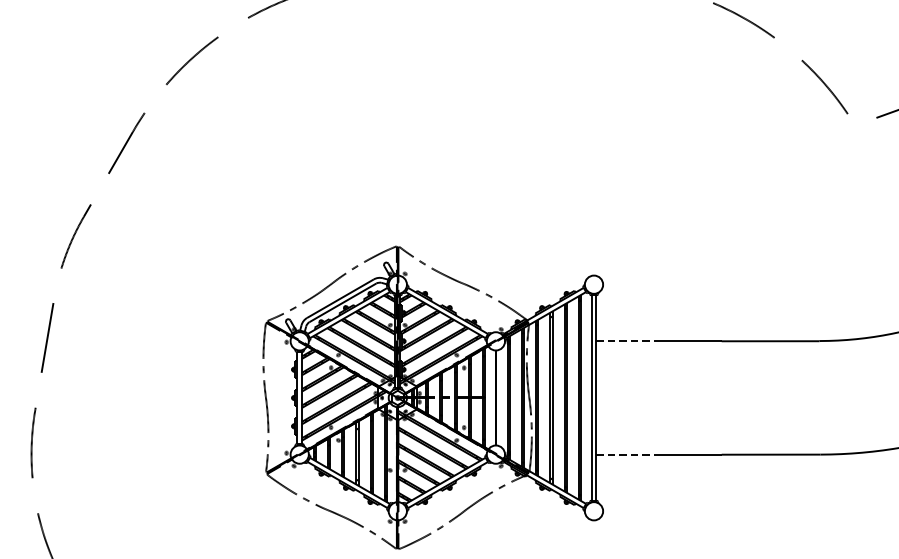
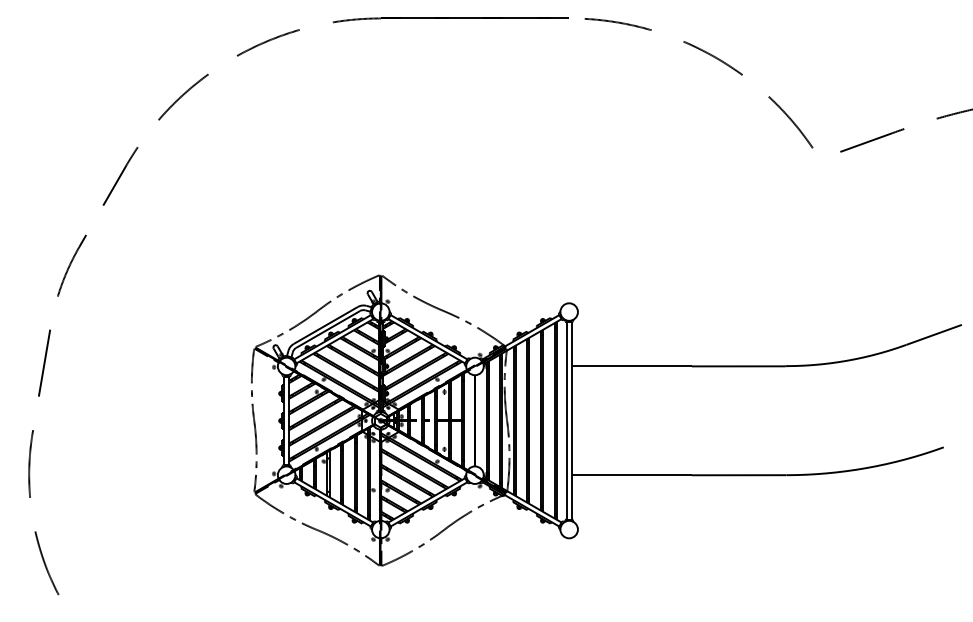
line: (629, 341) -> (603, 366), dashed -> solid
line: (629, 454) -> (603, 475), dashed -> solid

